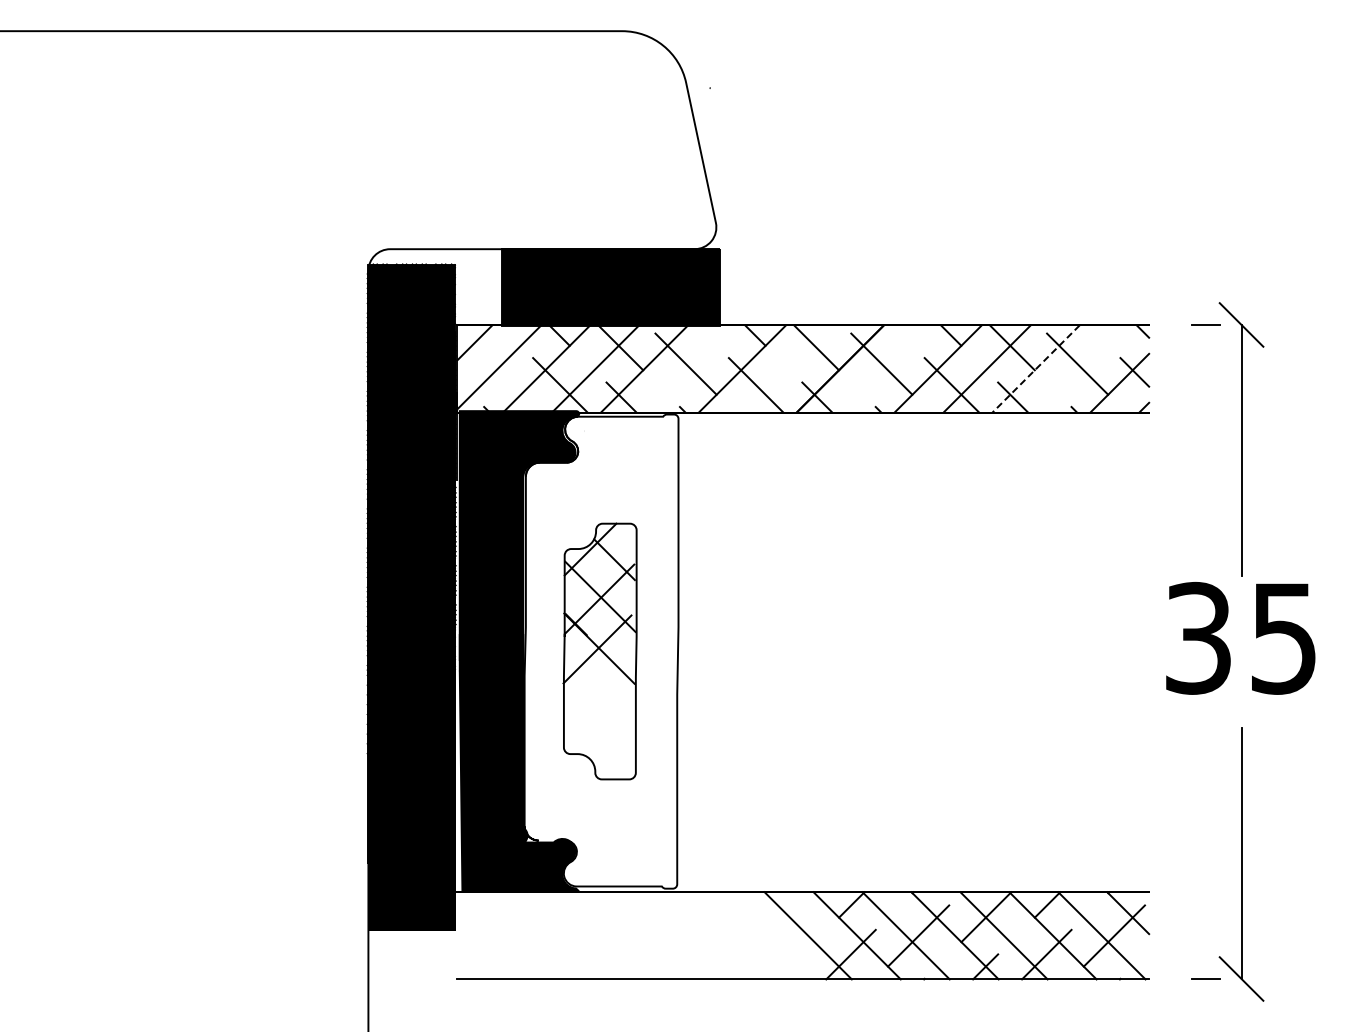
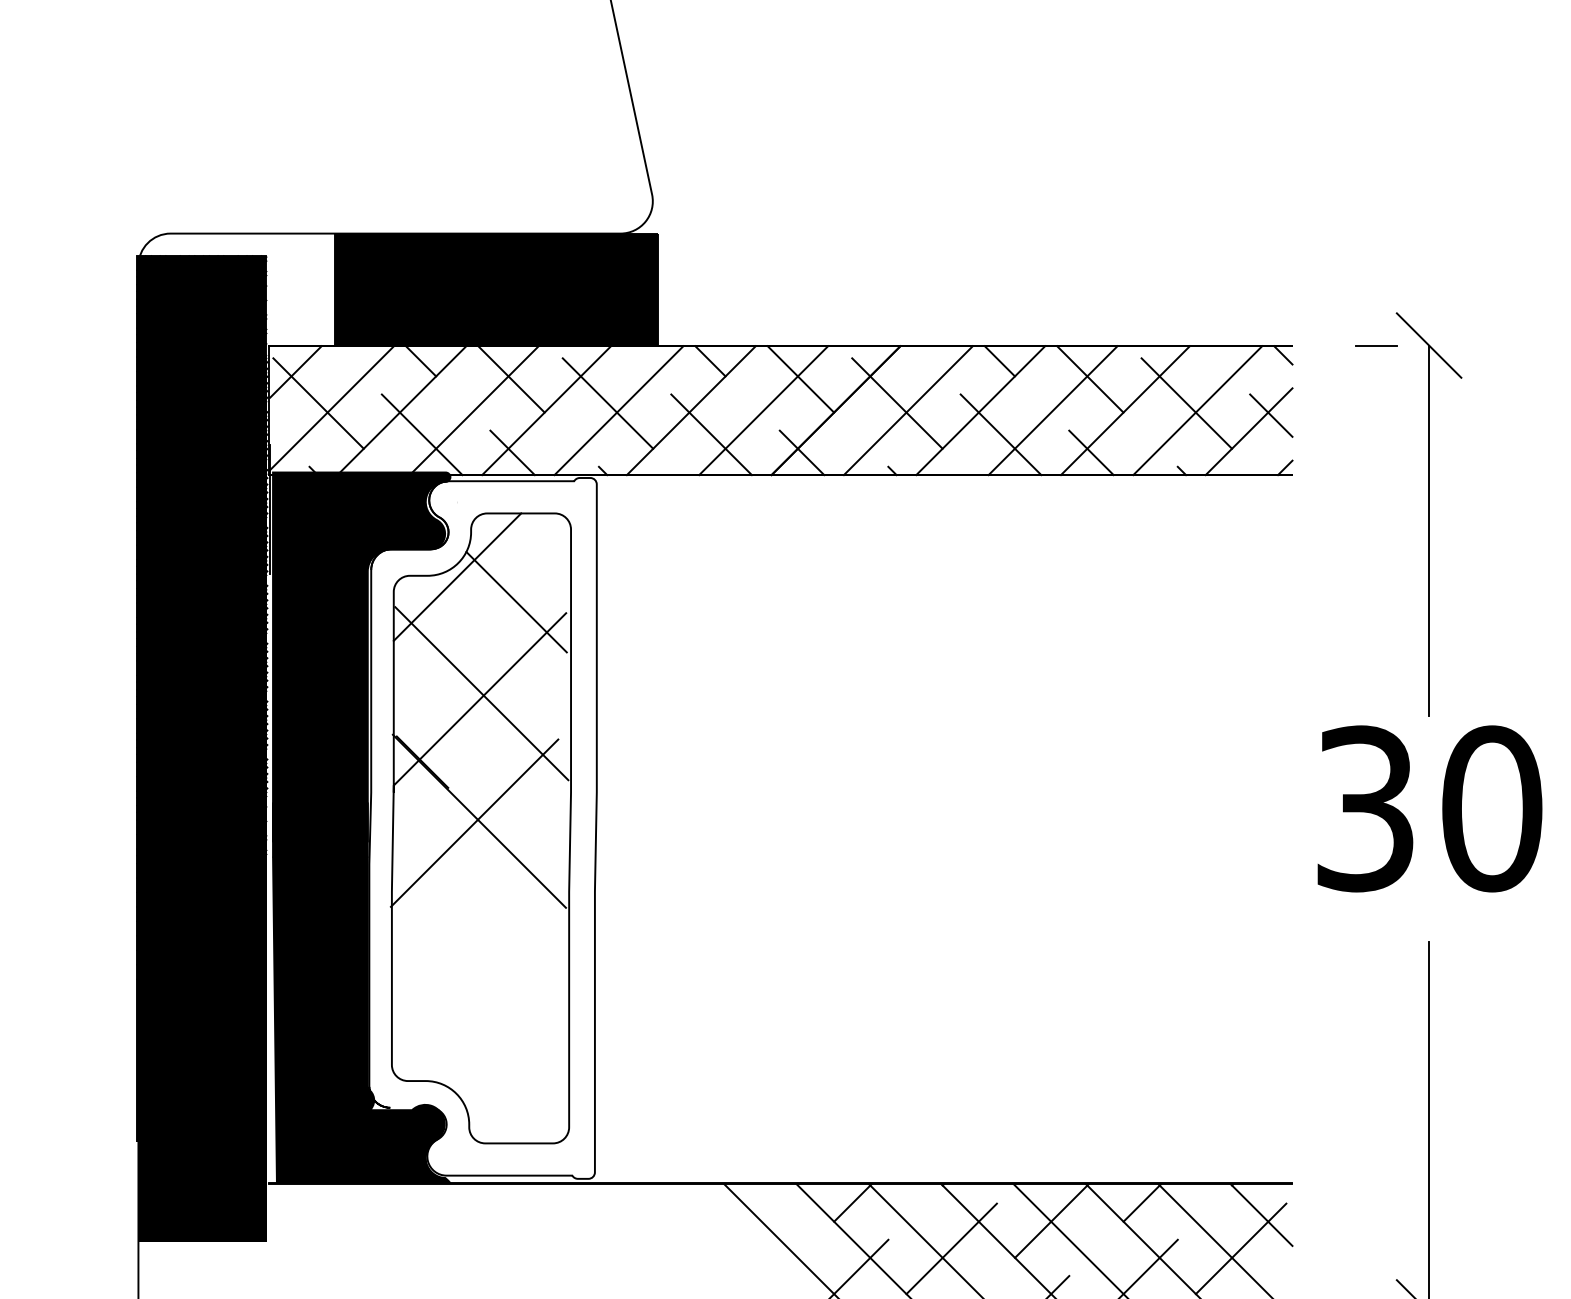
line: (489, 363) -> (317, 402), added
line: (693, 368) -> (618, 409), added
line: (791, 368) -> (763, 409), added
line: (888, 368) -> (907, 409), added
line: (1036, 368) -> (1126, 409), dashed -> solid
line: (1084, 368) -> (1196, 409), added
text: (1284, 637) -> (1492, 807), 35 -> 30
part: (599, 651) -> (480, 828), size x1.67

